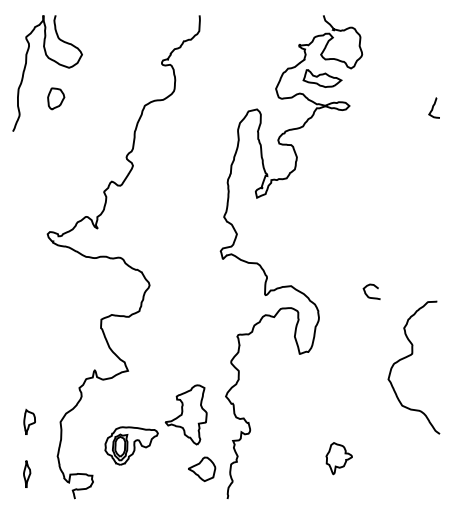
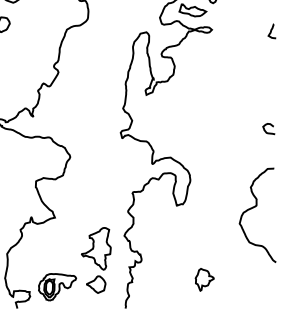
curve: (367, 294) -> (265, 130), moved
part: (131, 445) -> (57, 286), moved
part: (202, 468) -> (96, 284), moved

